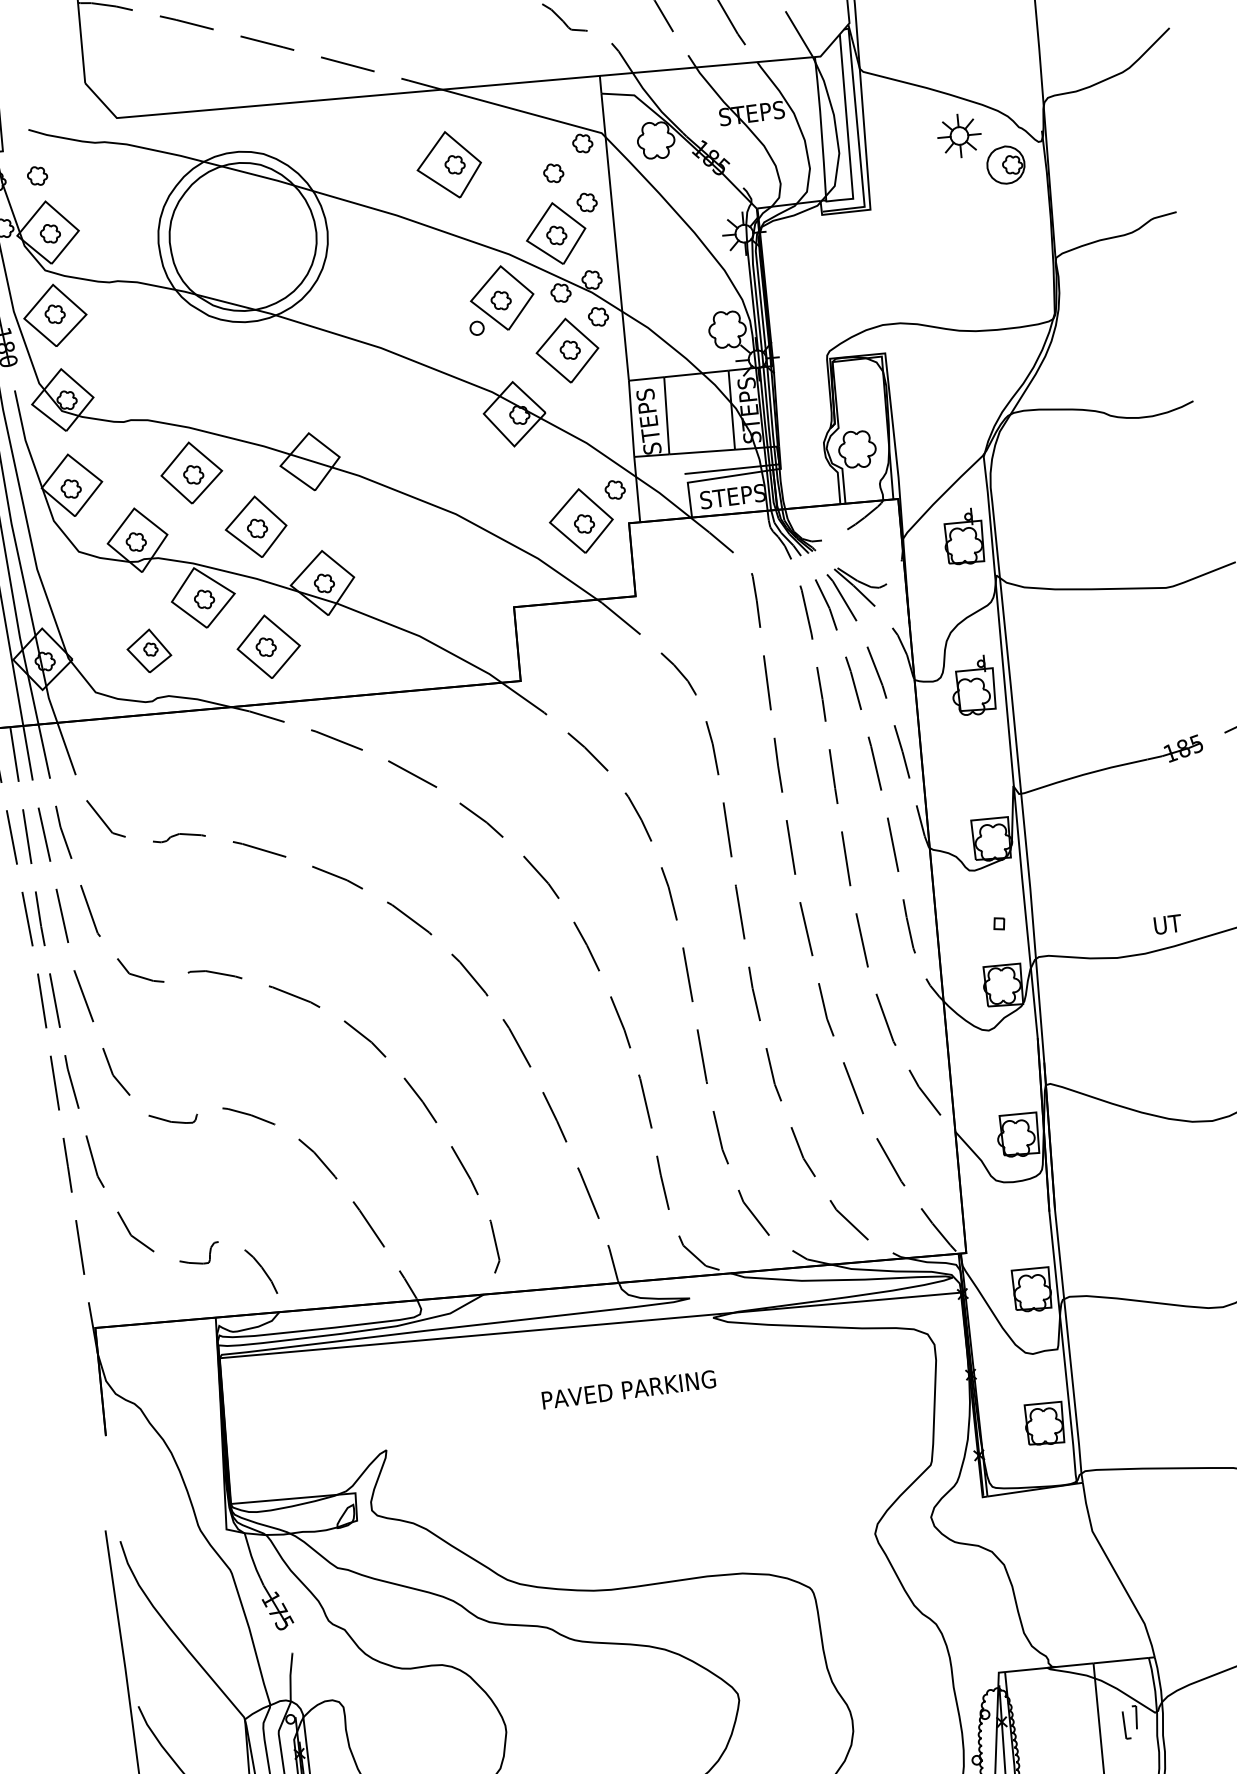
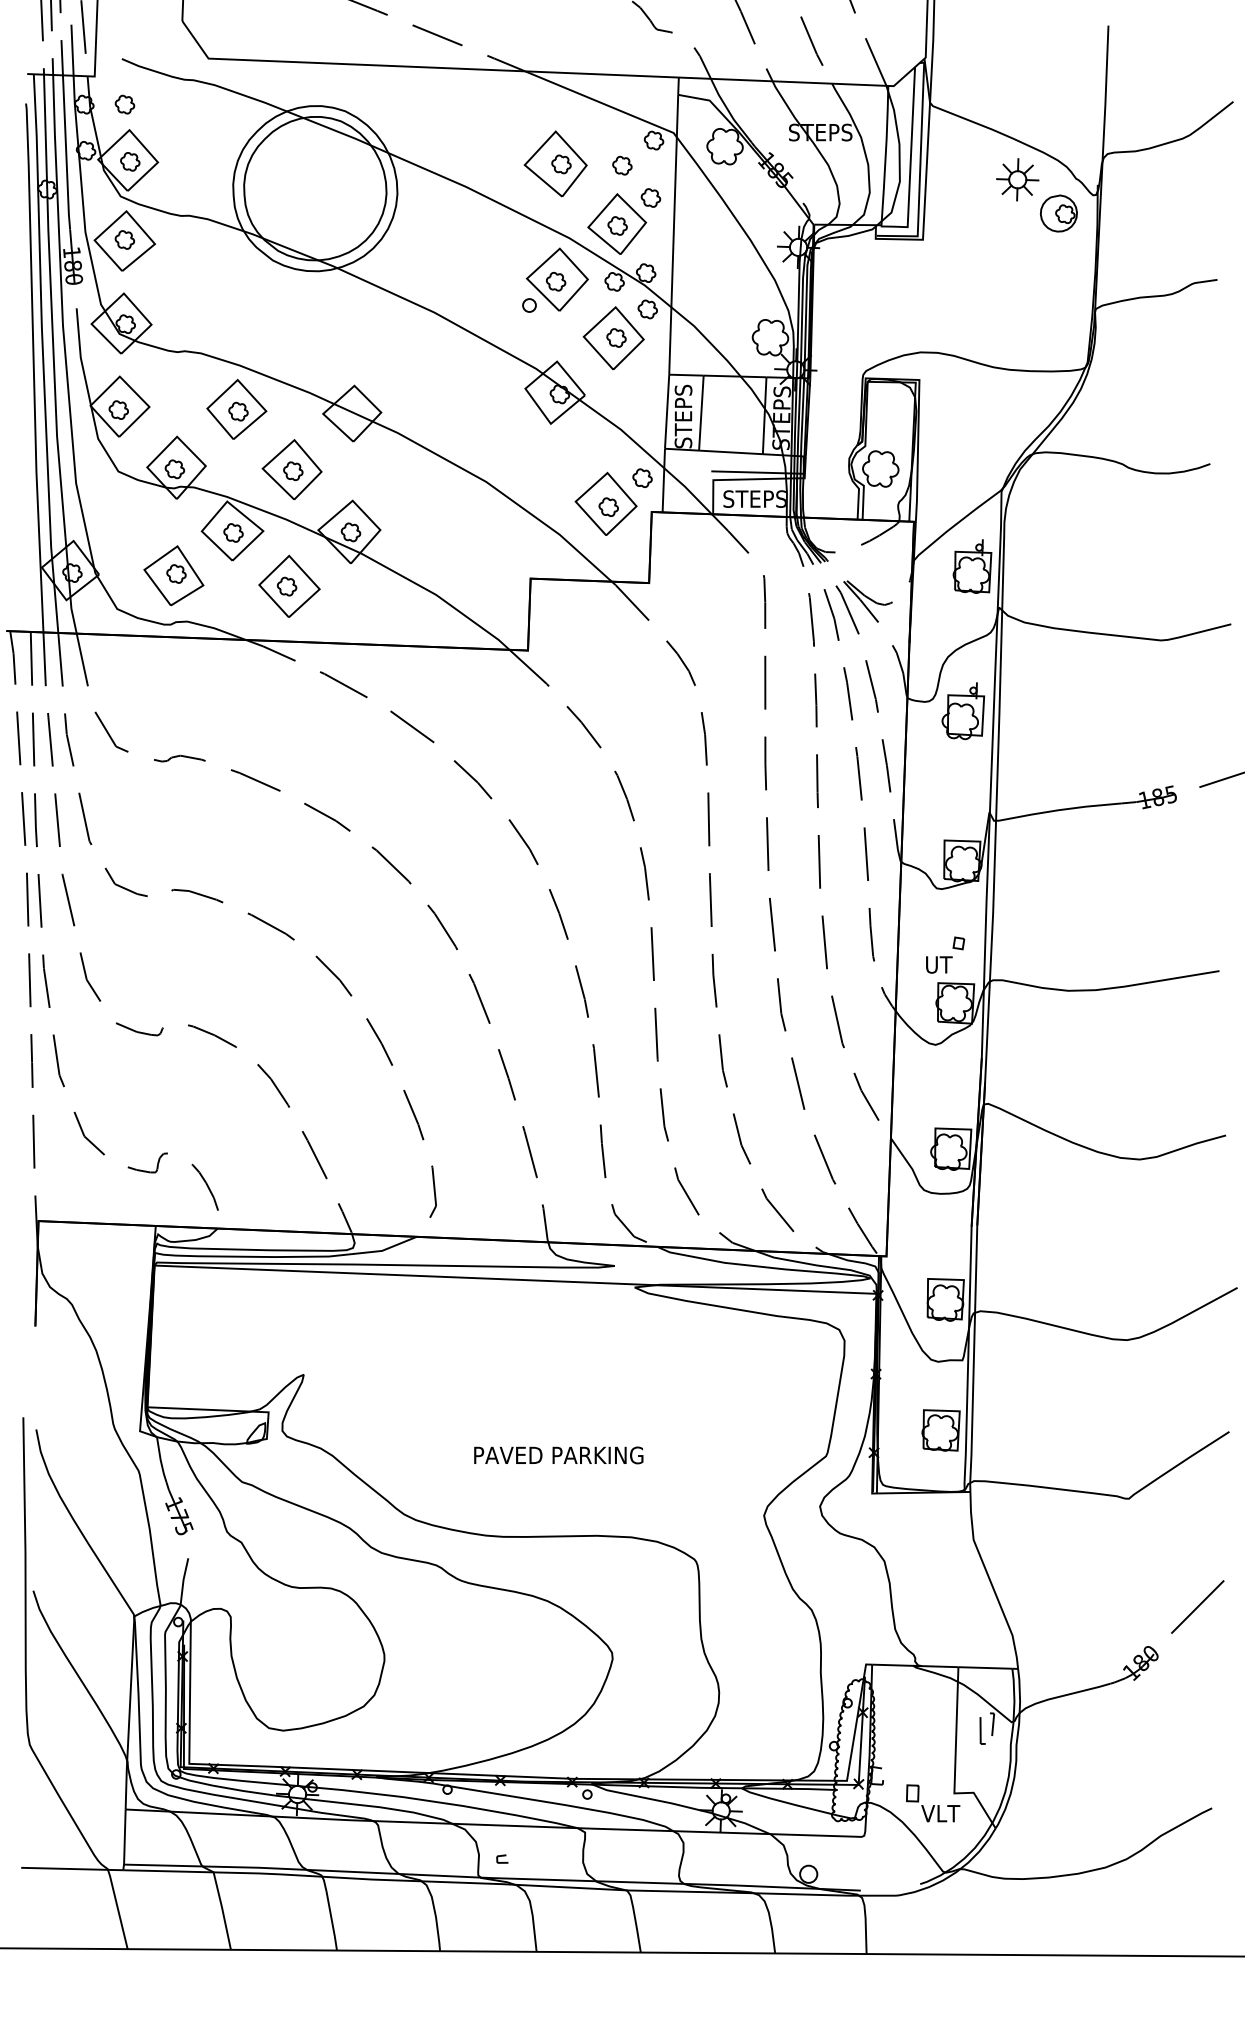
part: (448, 164) -> (555, 163), moved
part: (148, 650) -> (173, 575), size x1.43
text: (1168, 924) -> (939, 964), moved
text: (628, 1389) -> (558, 1455), moved

